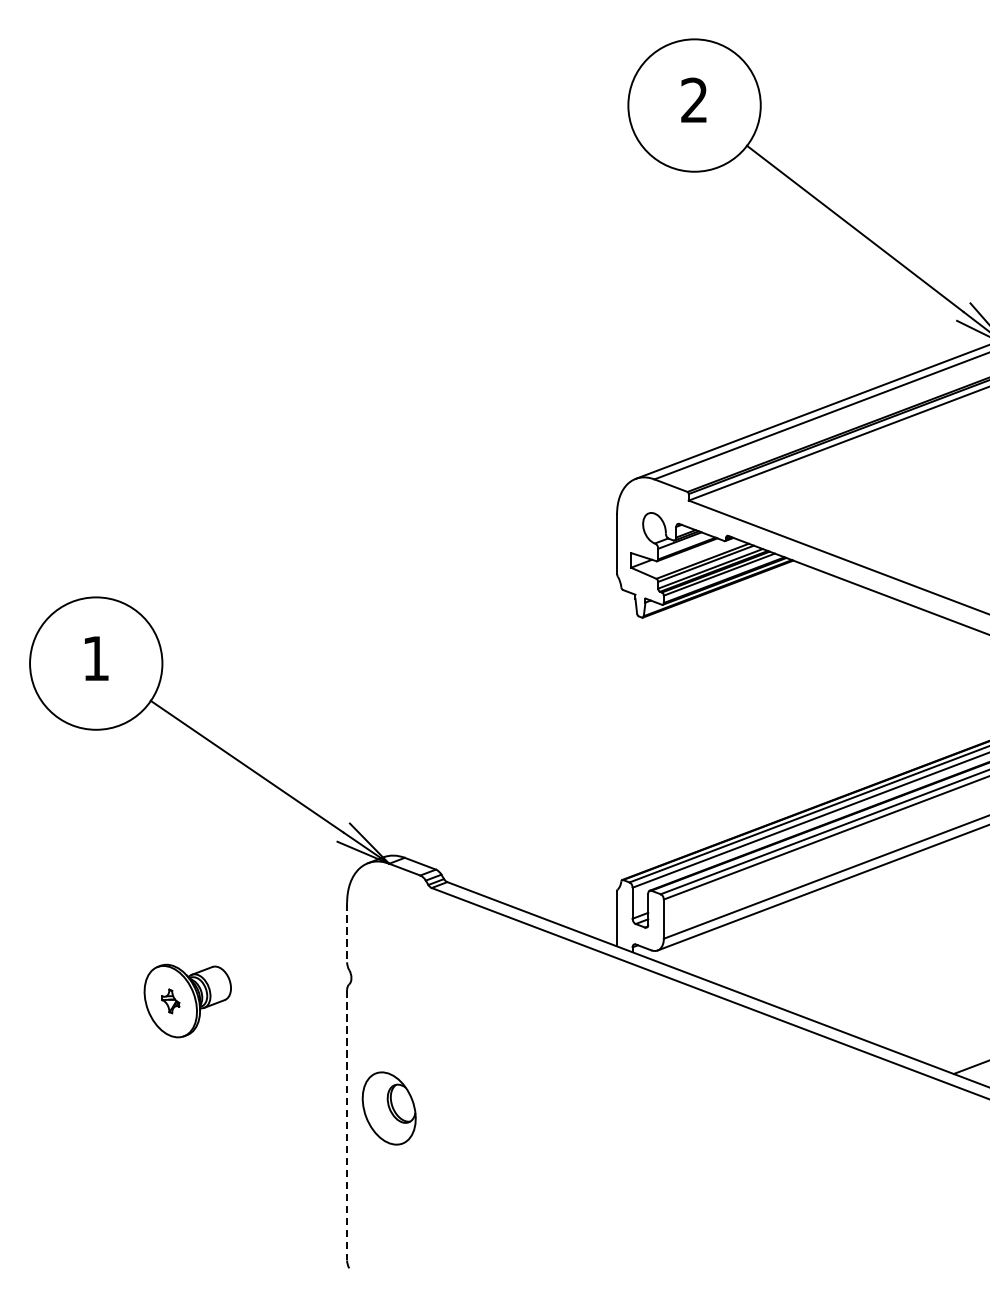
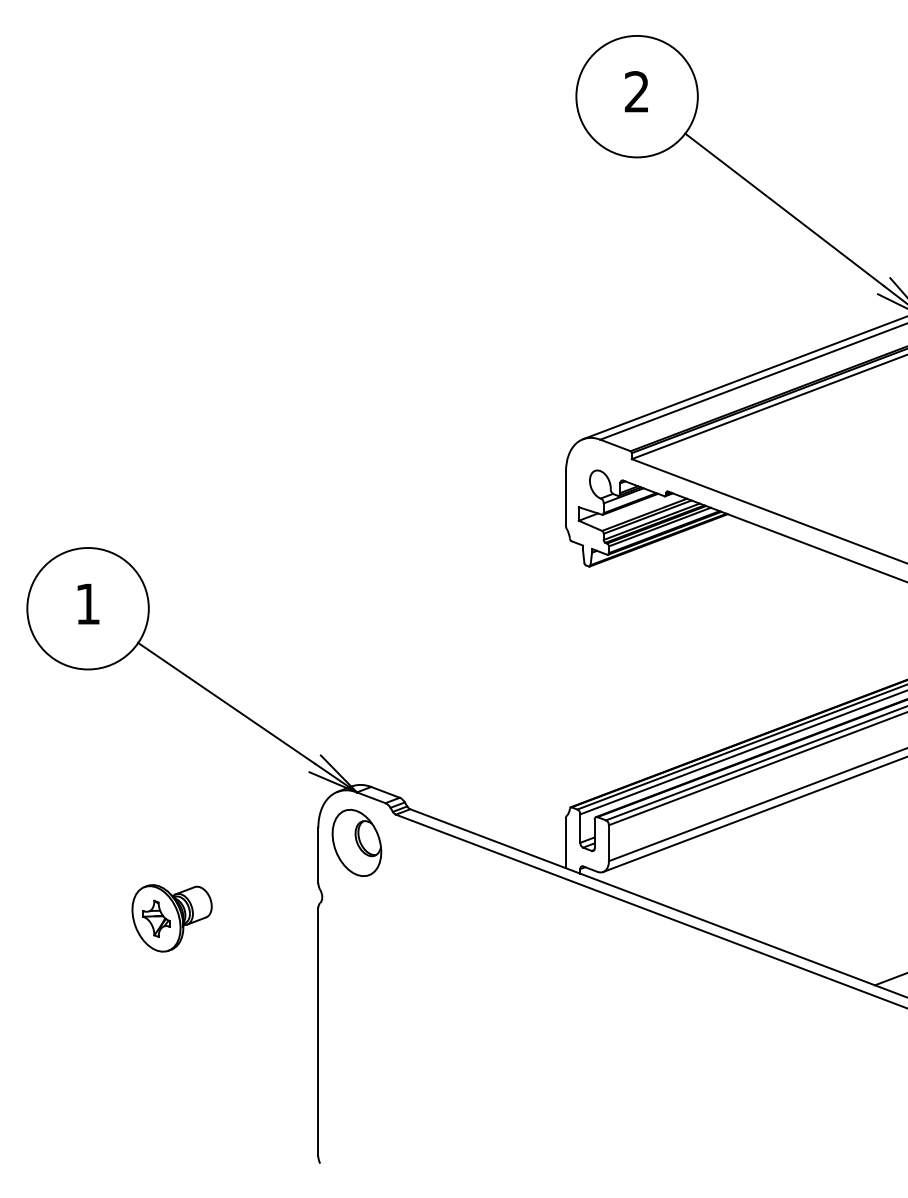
line: (347, 933) -> (318, 856), dashed -> solid
part: (170, 1001) -> (156, 918), size x1.67
part: (388, 1107) -> (356, 842), moved
line: (347, 1125) -> (318, 1032), dashed -> solid

